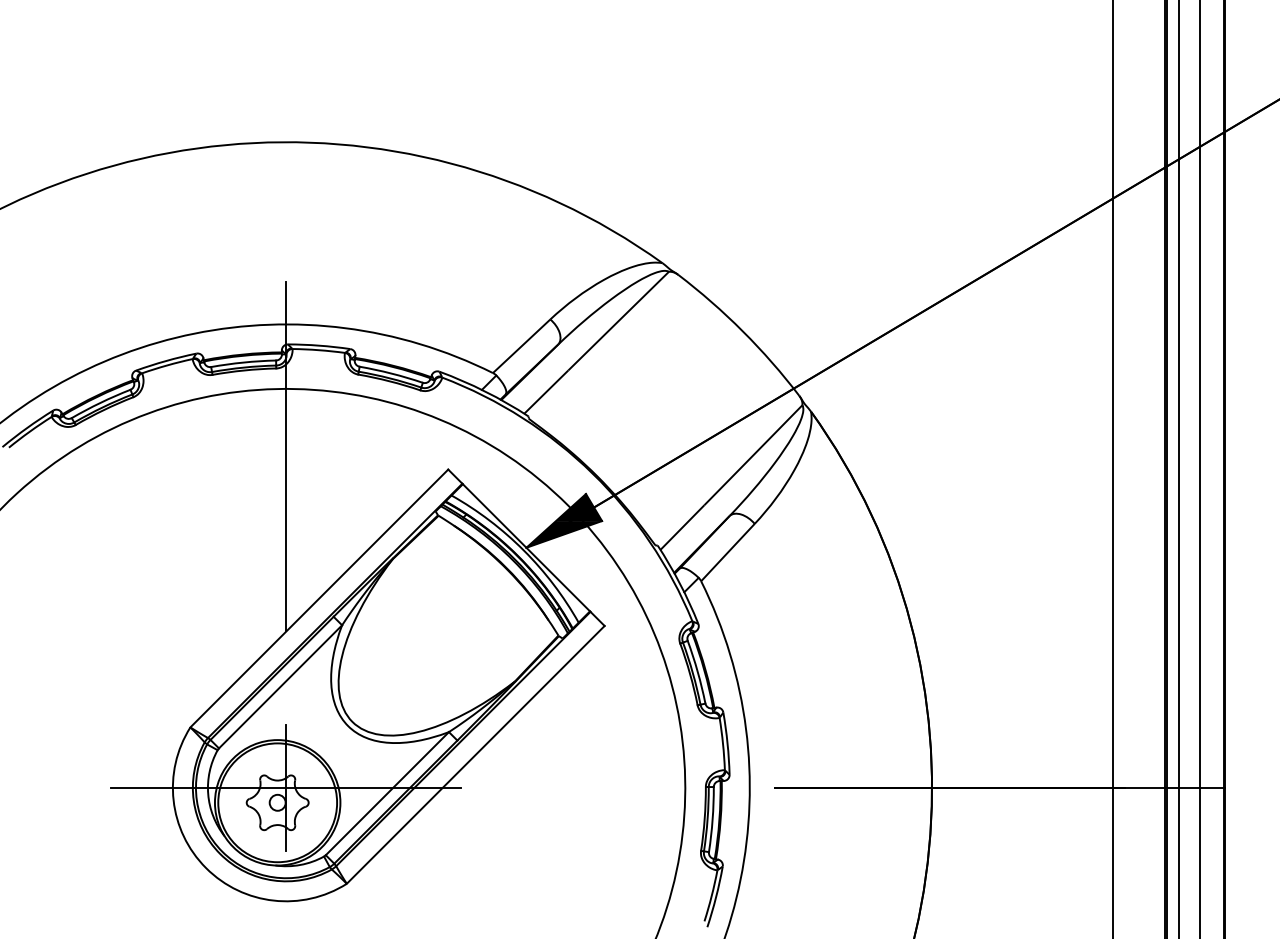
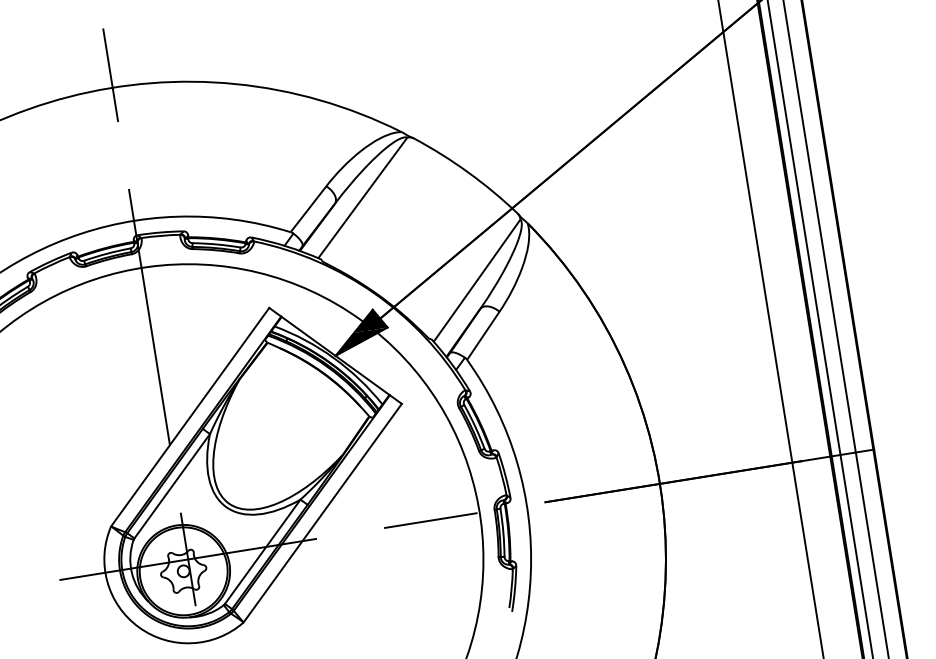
line: (286, 124) -> (110, 74), added
line: (618, 787) -> (430, 520), added

